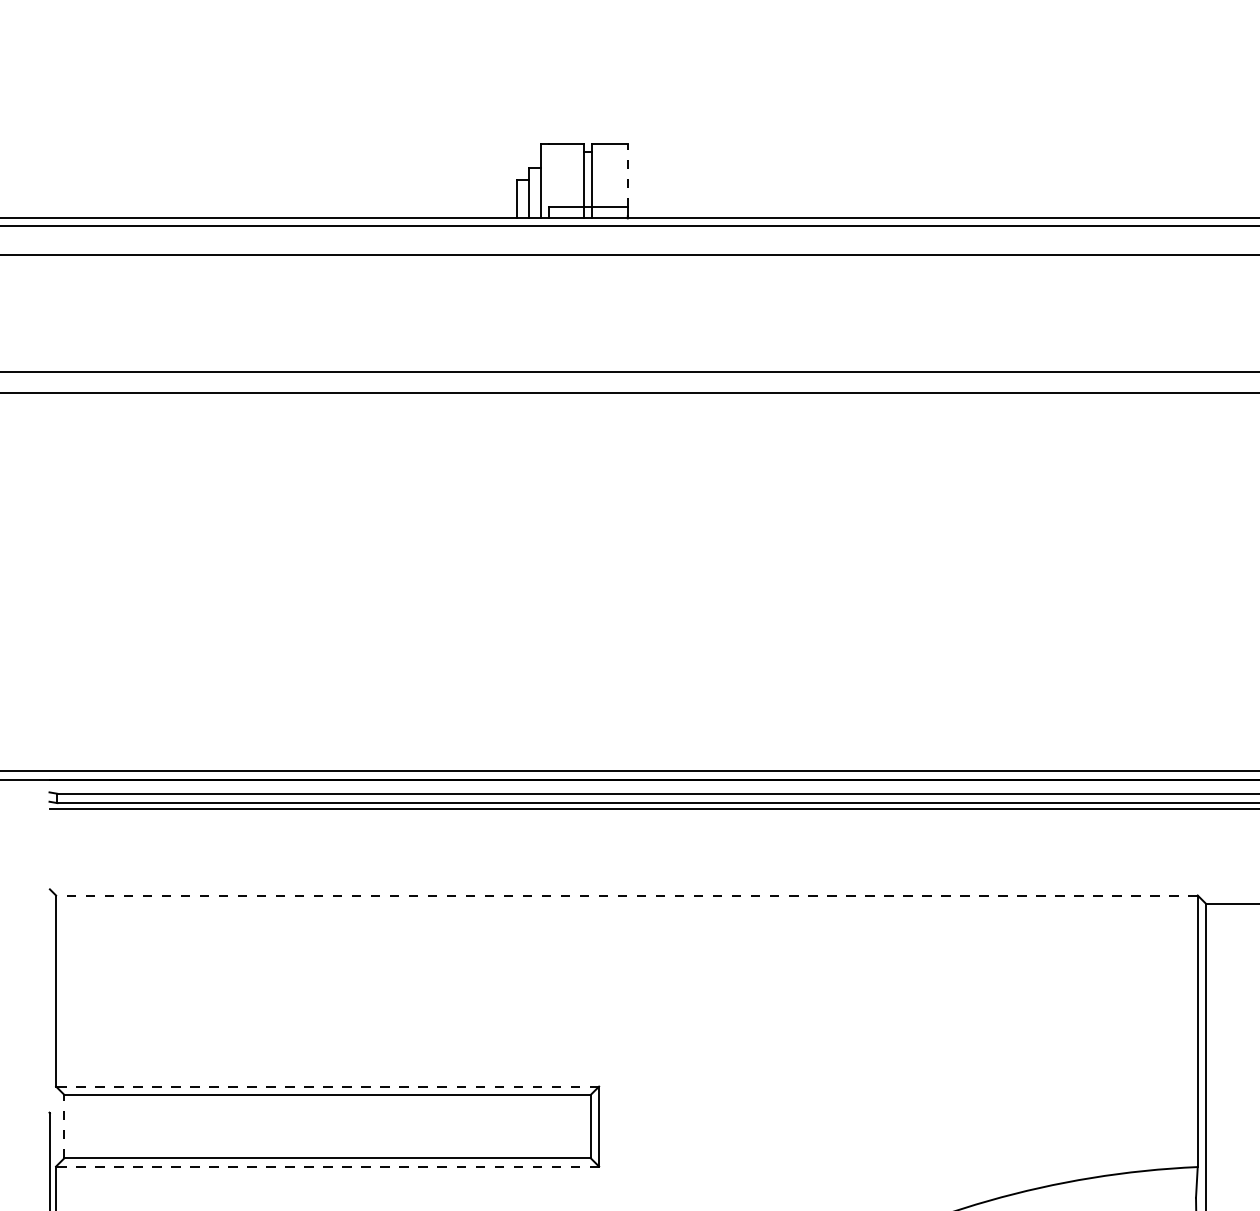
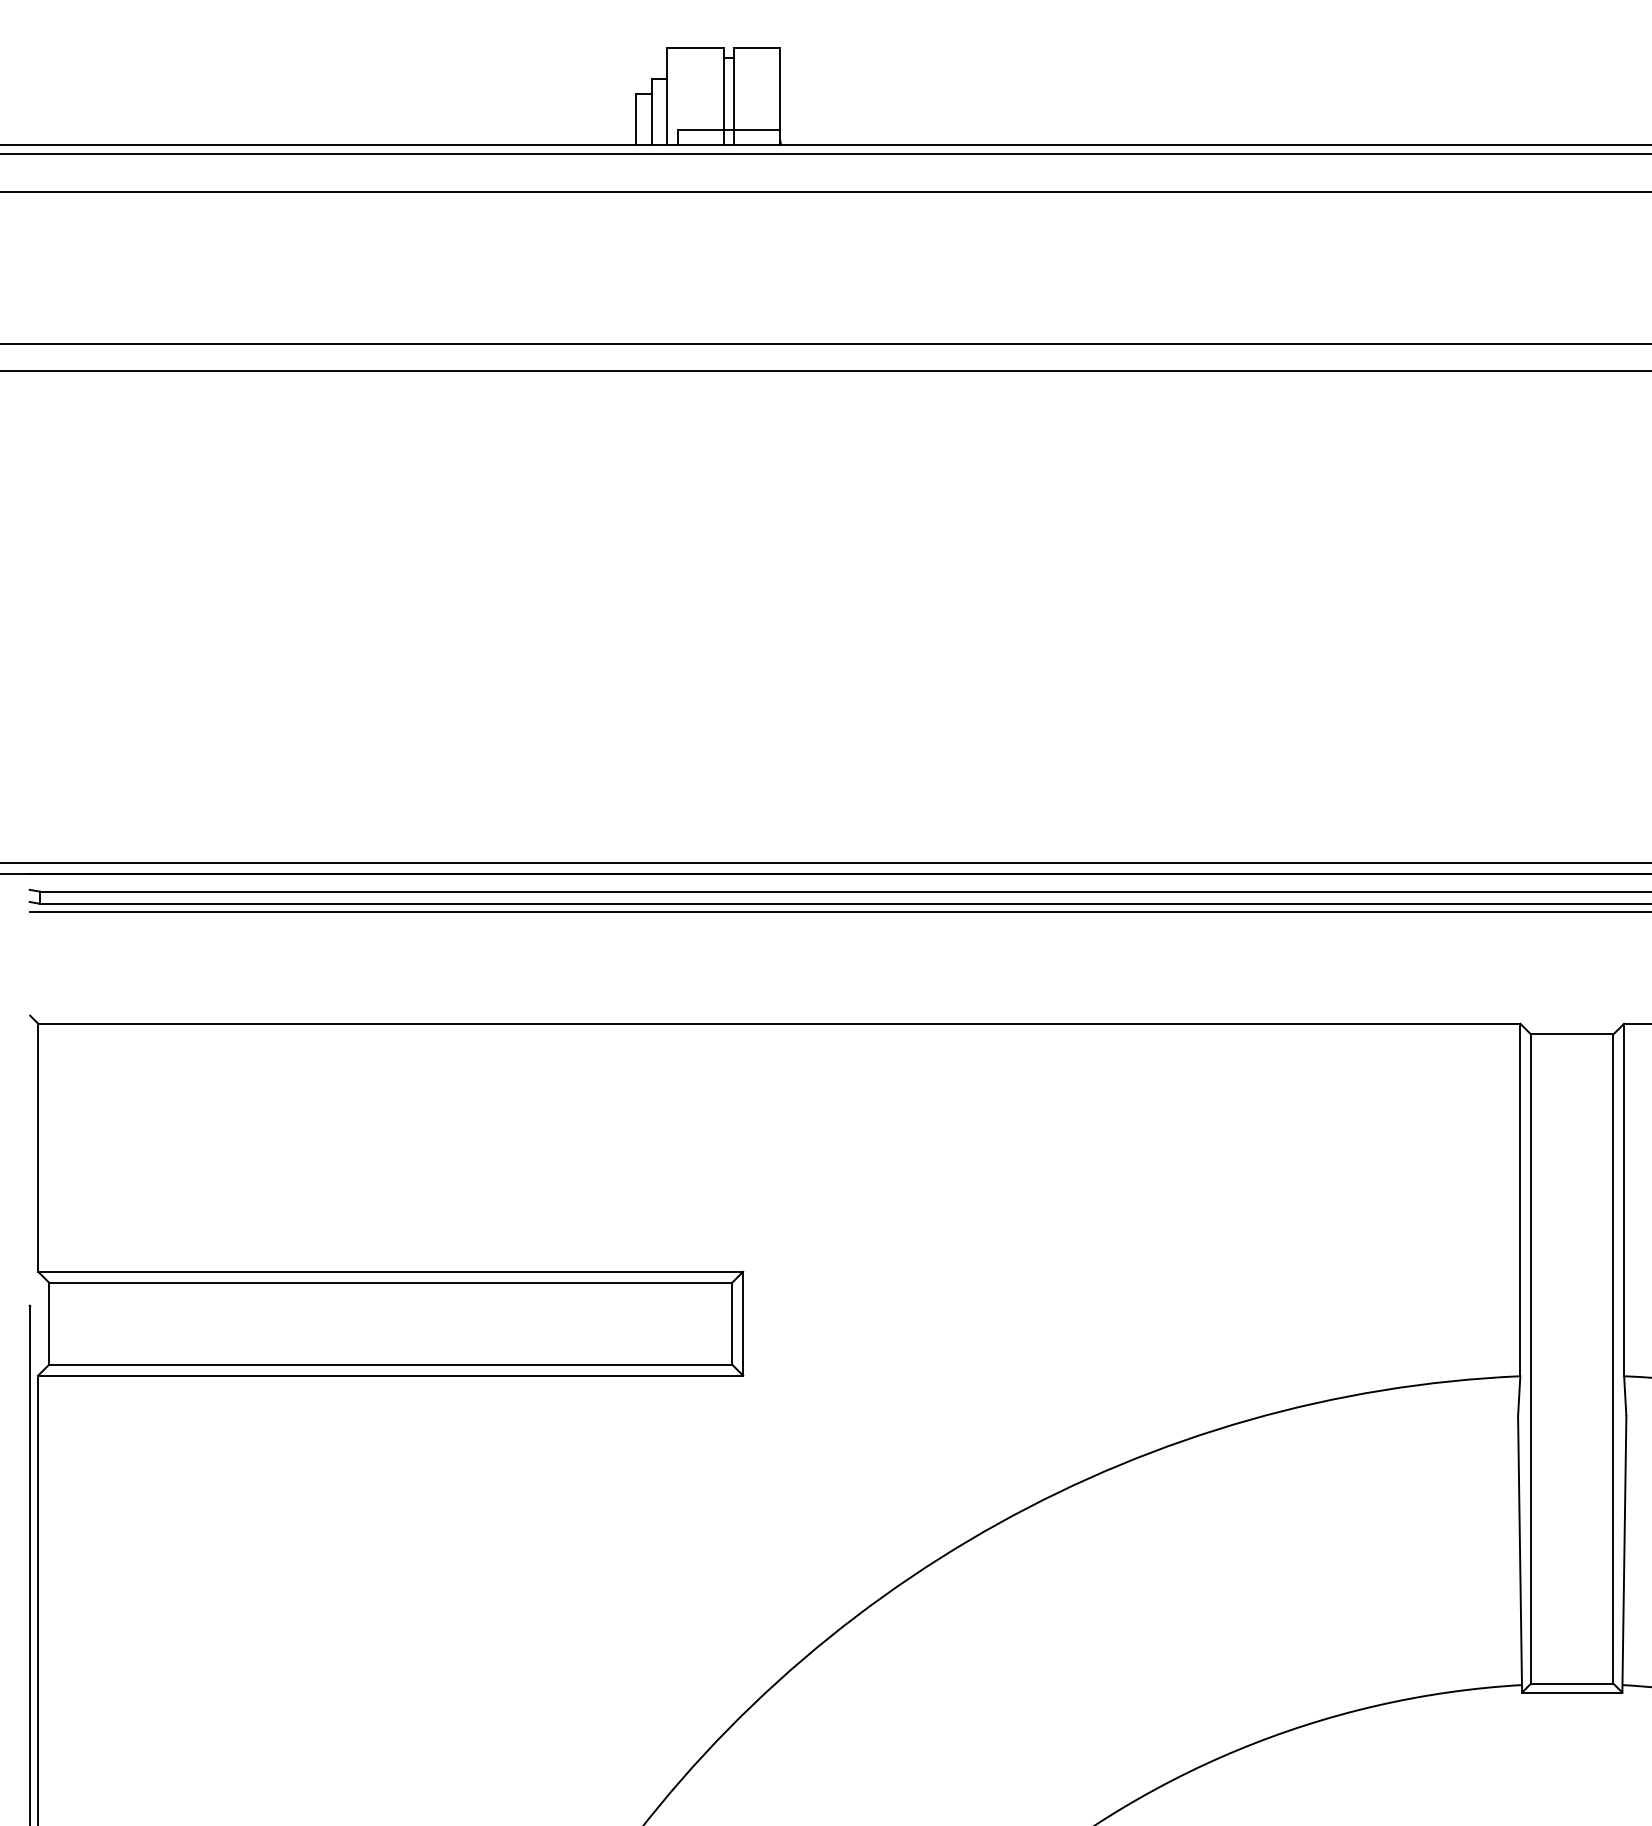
line: (627, 175) -> (780, 88), dashed -> solid
line: (626, 895) -> (778, 1023), dashed -> solid
line: (327, 1086) -> (390, 1271), dashed -> solid
line: (64, 1126) -> (49, 1323), dashed -> solid
line: (327, 1166) -> (390, 1375), dashed -> solid

